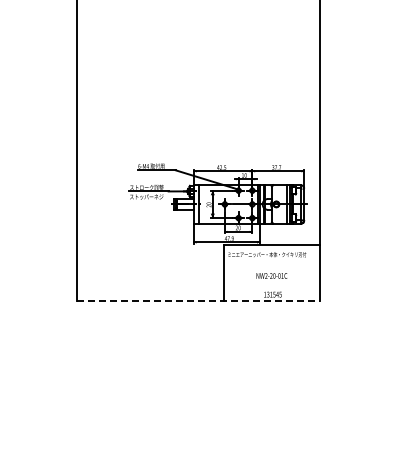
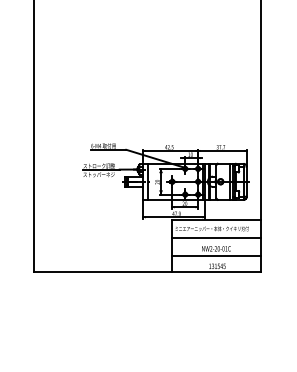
line: (271, 264) -> (216, 238), added
line: (271, 283) -> (216, 255), added
line: (198, 301) -> (147, 272), dashed -> solid

